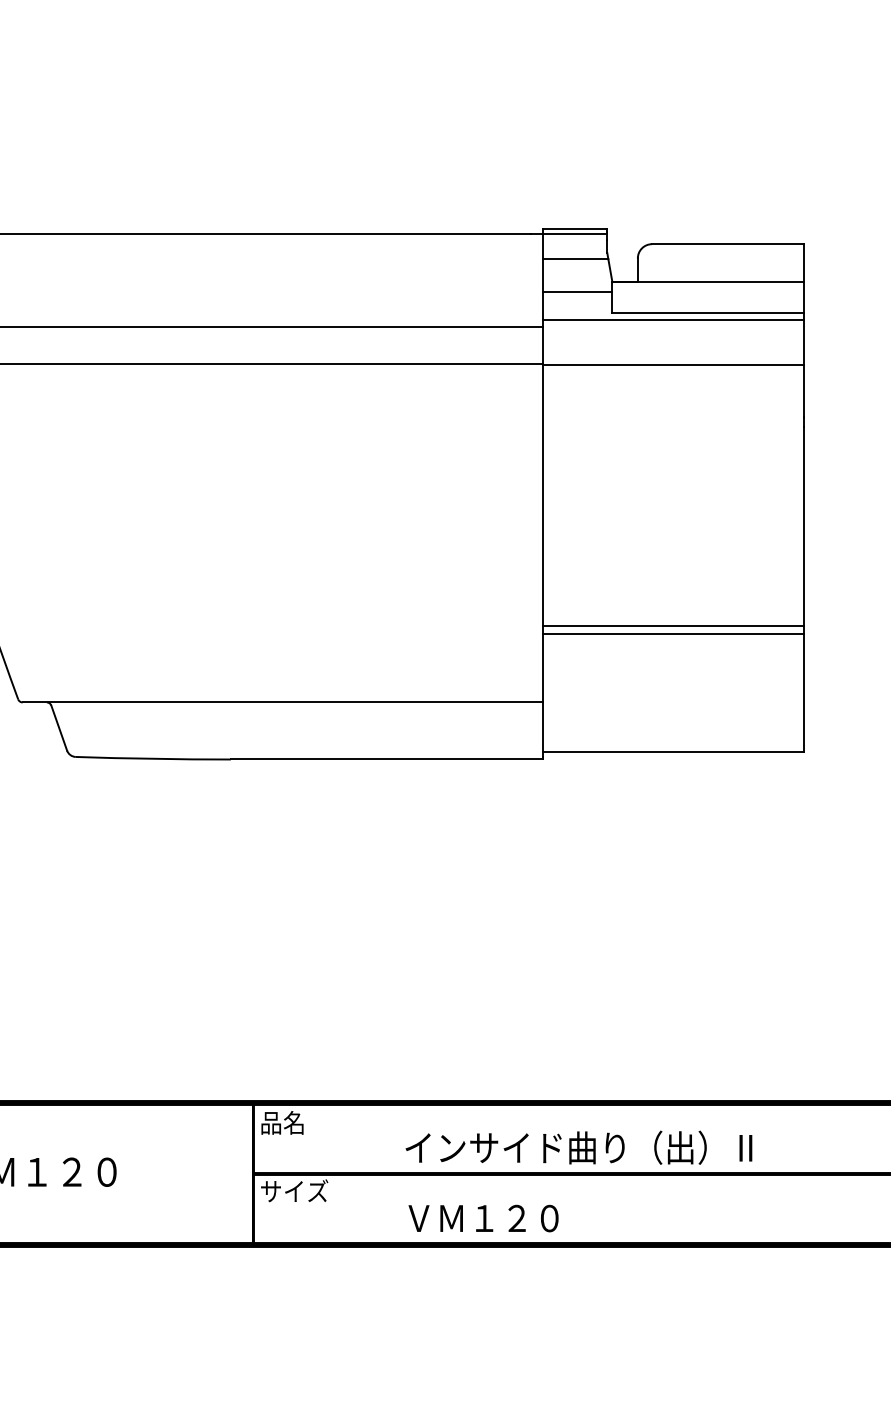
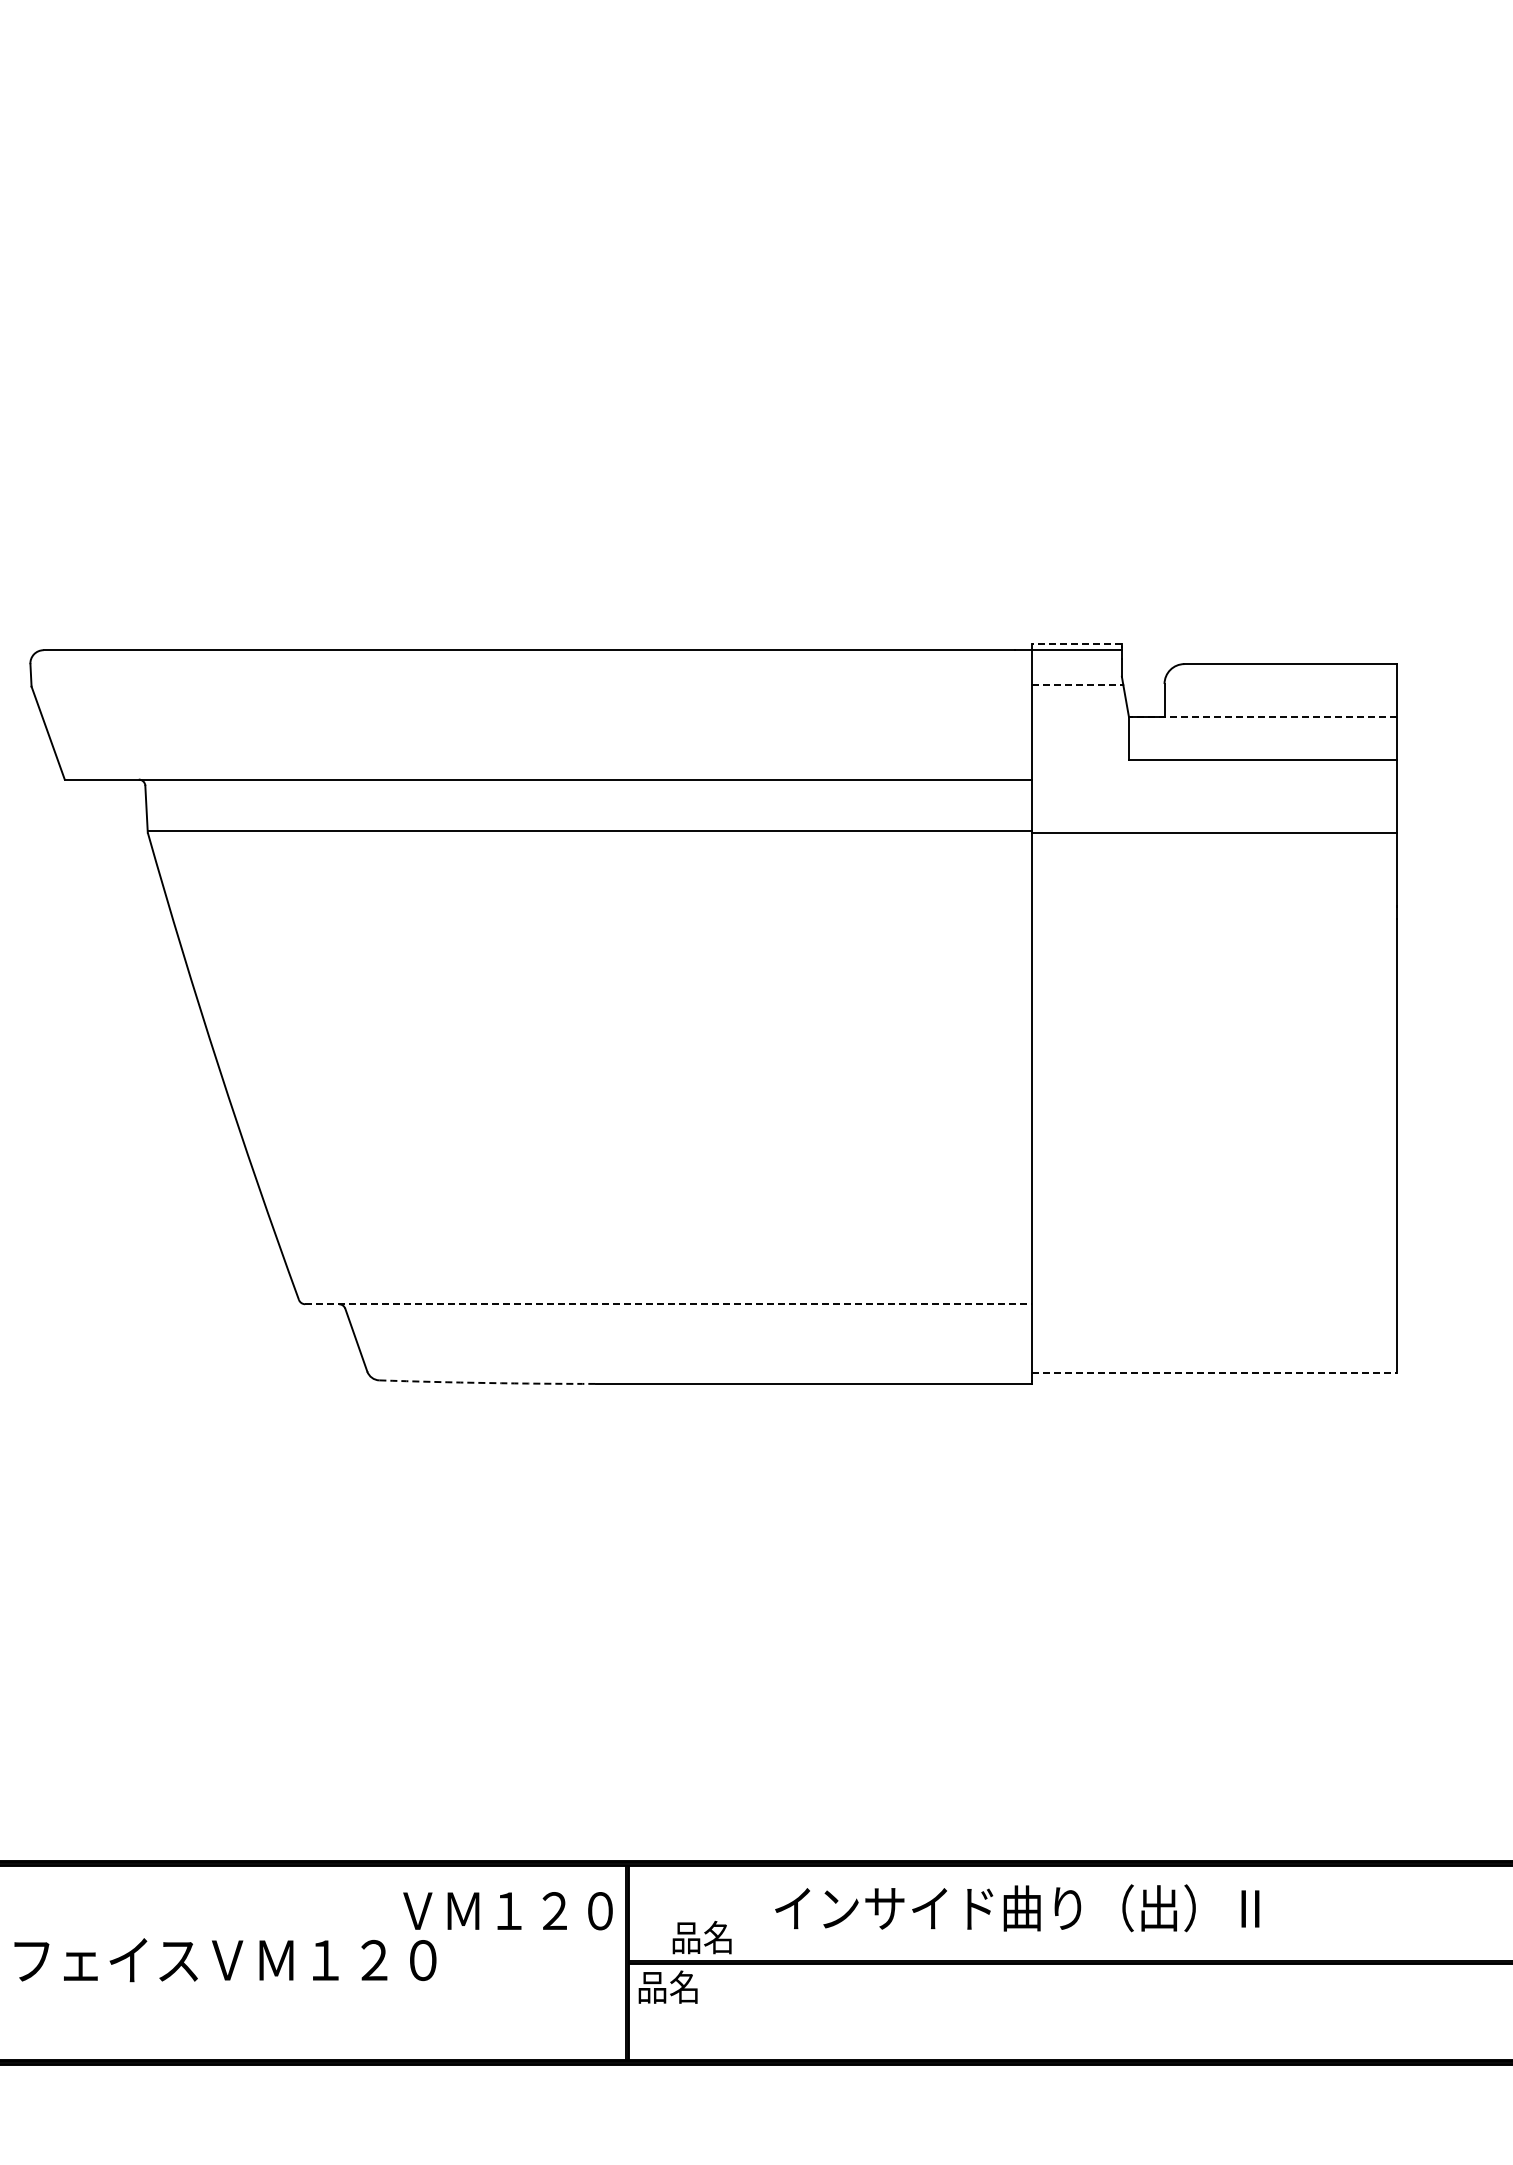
line: (574, 229) -> (1076, 643), solid -> dashed
line: (575, 258) -> (1077, 684), solid -> dashed
line: (707, 282) -> (1262, 717), solid -> dashed
line: (577, 291) -> (1080, 730), removed
line: (672, 319) -> (1213, 769), removed
line: (672, 626) -> (1213, 1197), removed
line: (672, 633) -> (1213, 1208), removed
line: (282, 702) -> (668, 1304), solid -> dashed
line: (673, 752) -> (1214, 1373), solid -> dashed
arc: (153, 759) -> (487, 1383), solid -> dashed
text: (282, 1122) -> (701, 1937), moved
text: (579, 1147) -> (1017, 1908), moved
text: (294, 1190) -> (685, 1986), サイズ -> 品名
text: (483, 1218) -> (507, 1911), moved

